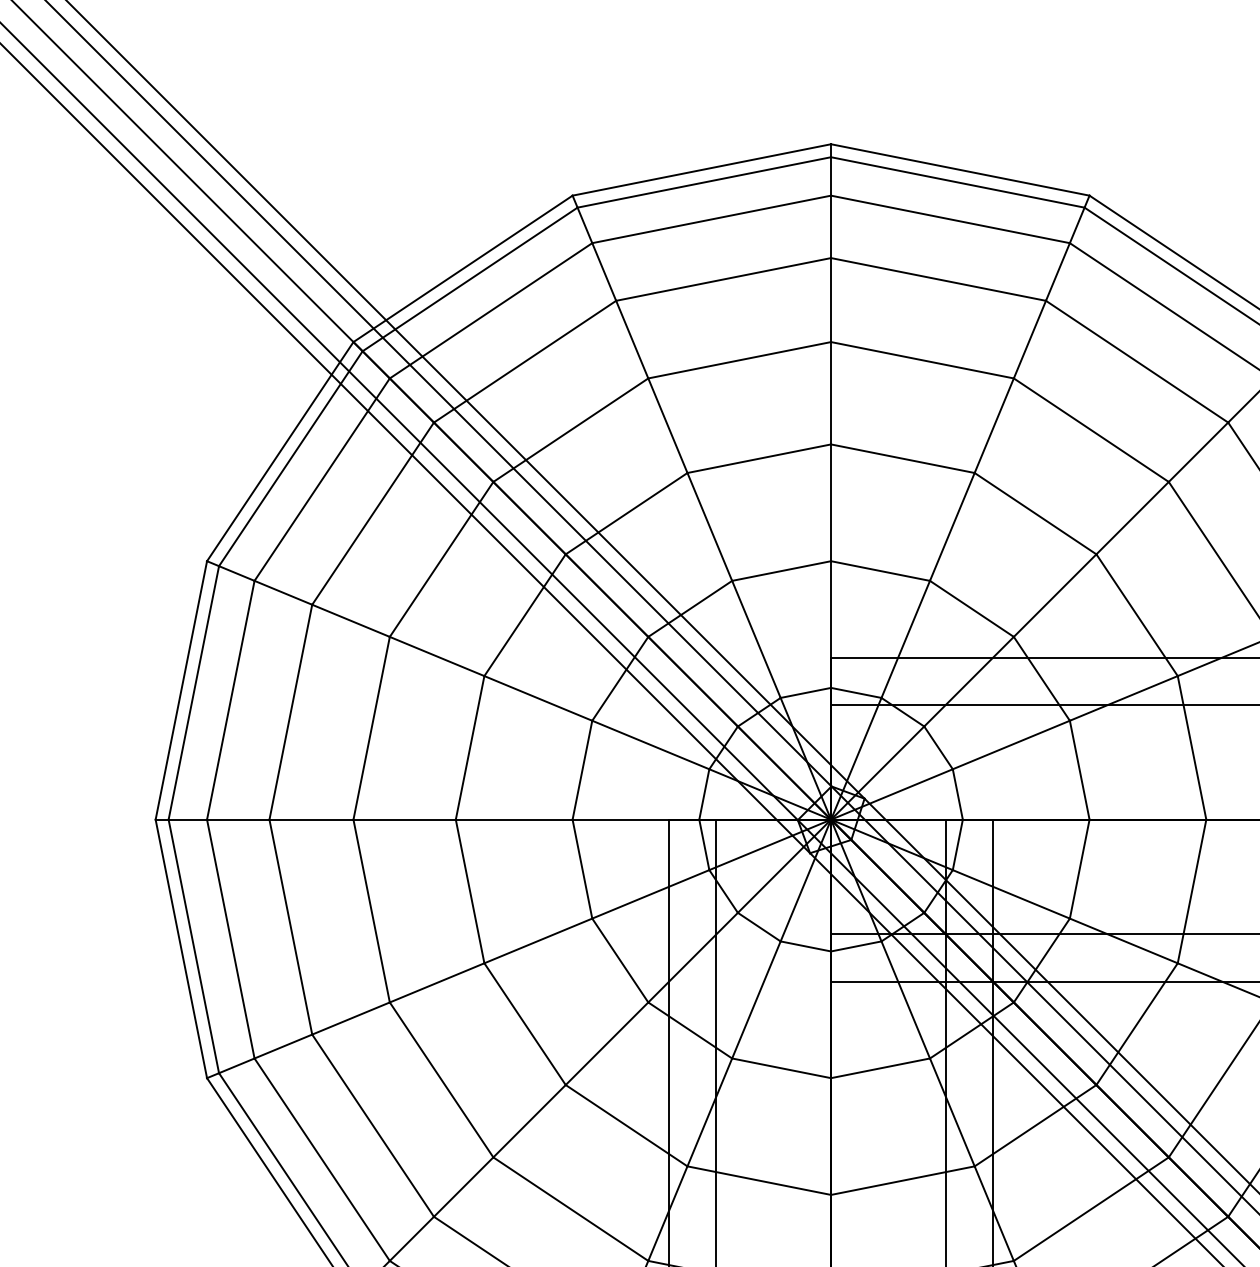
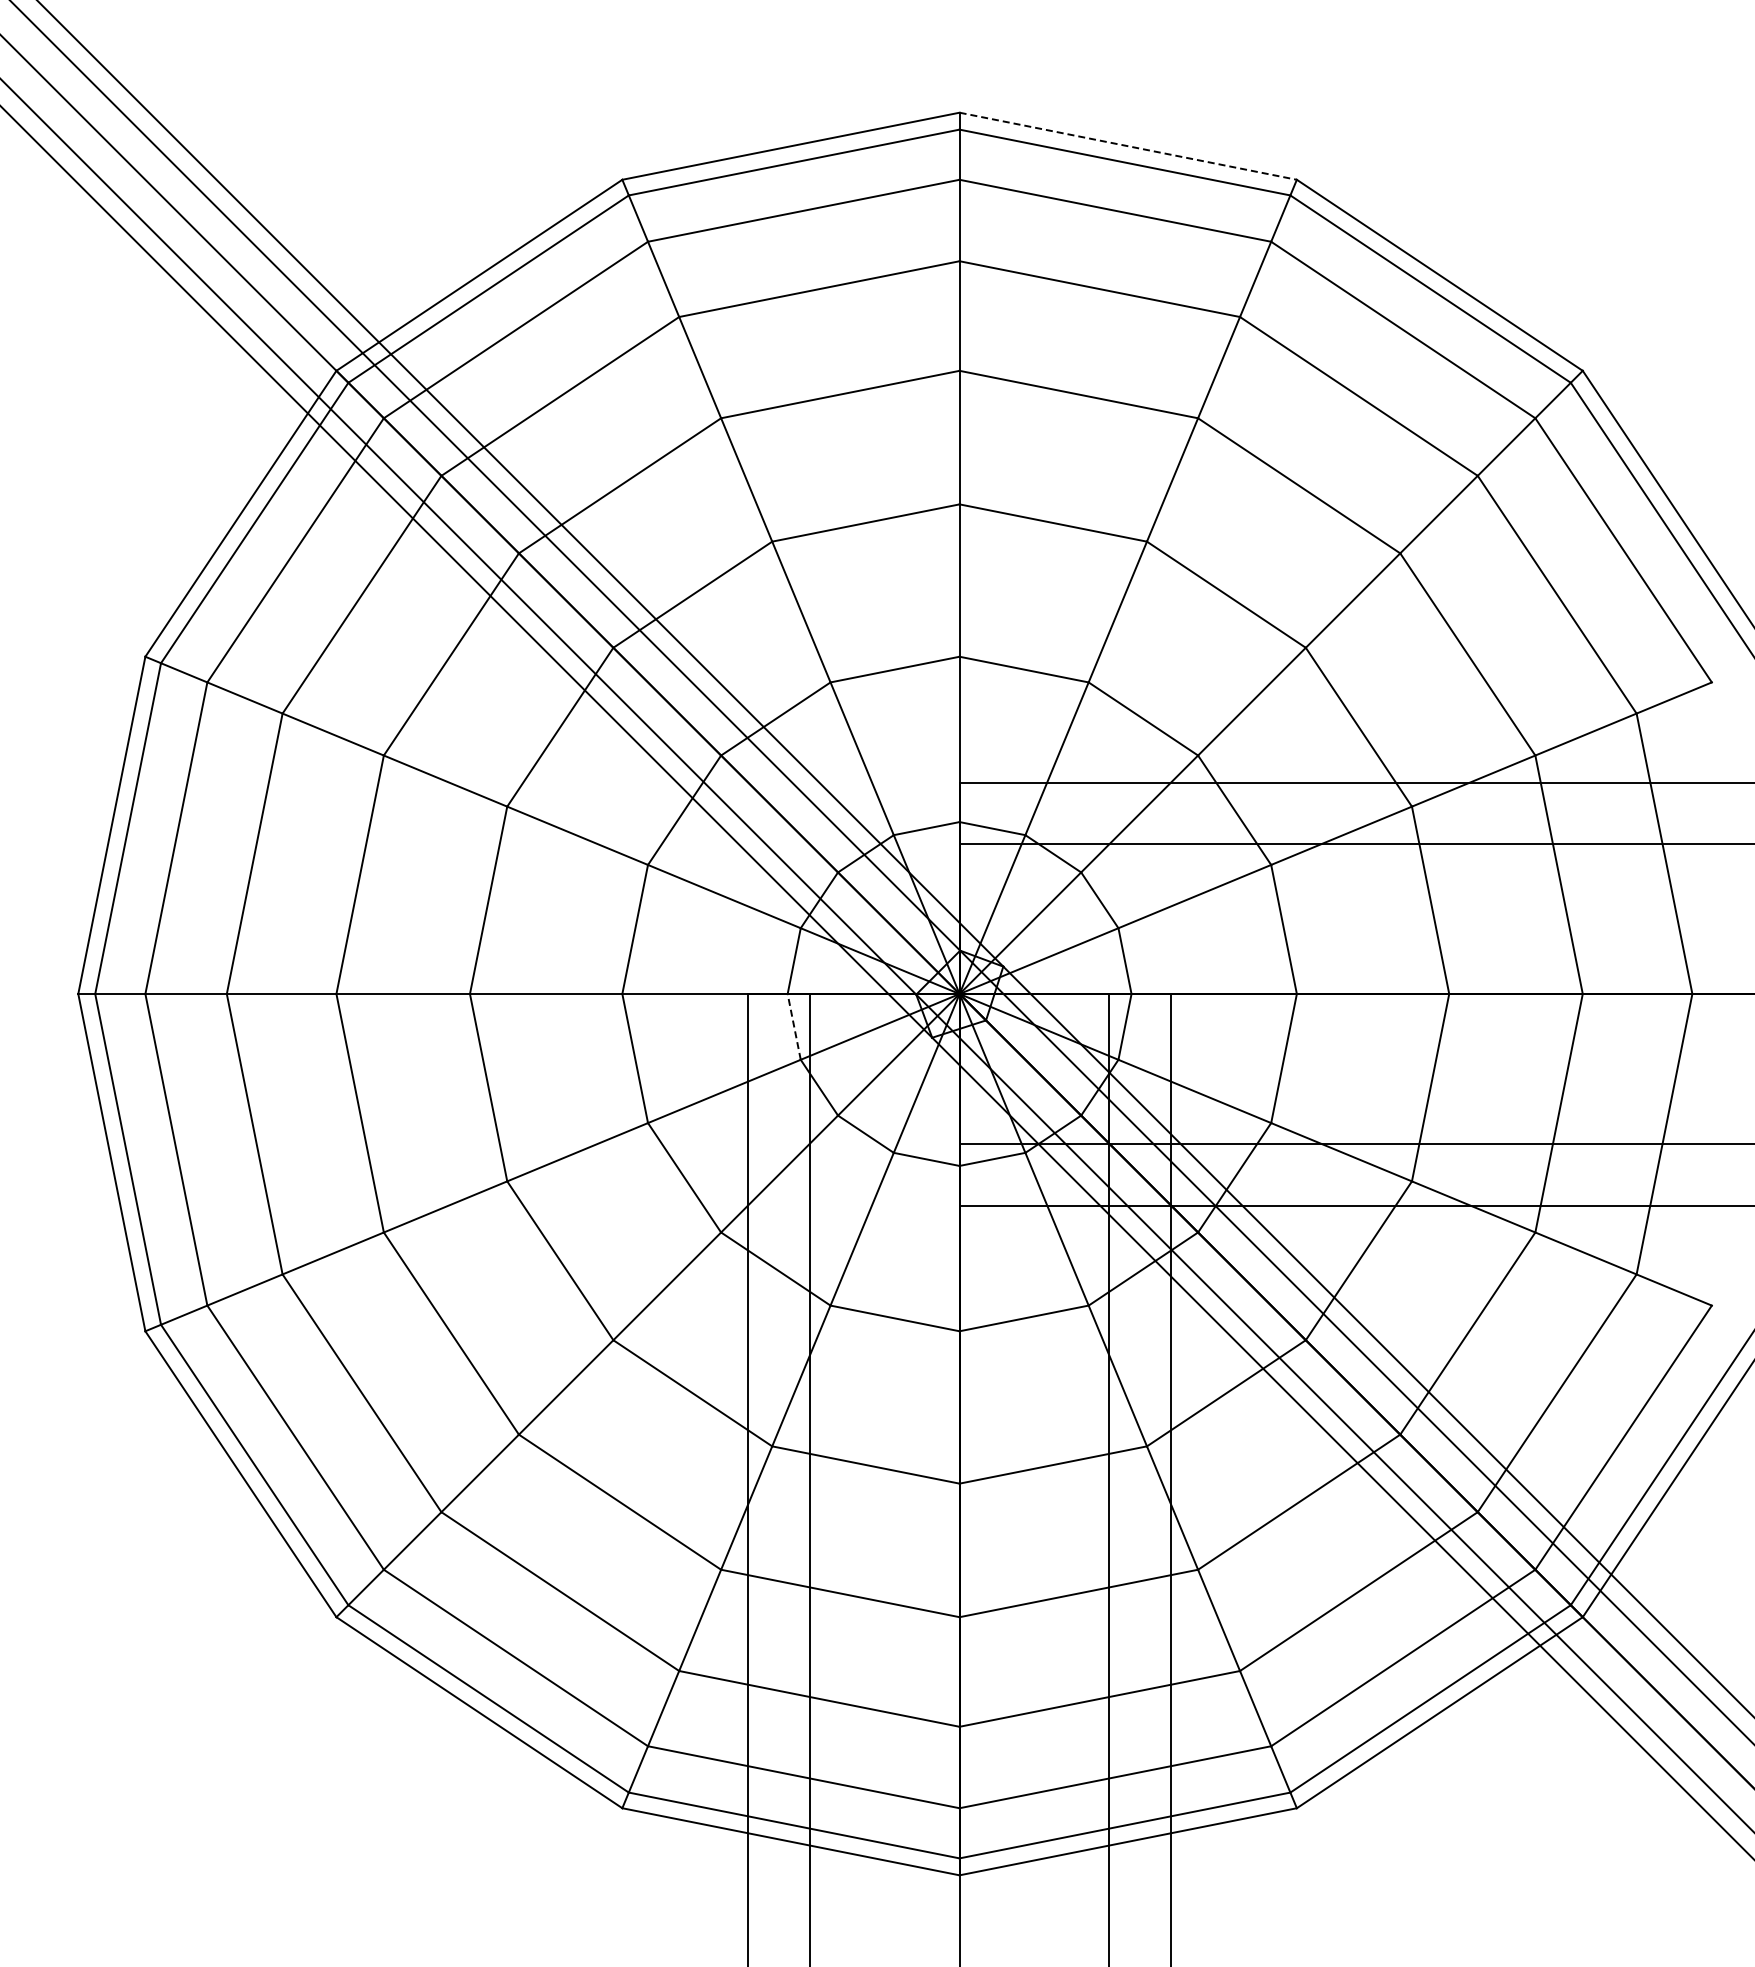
line: (960, 170) -> (1128, 146), solid -> dashed
line: (704, 844) -> (794, 1026), solid -> dashed

